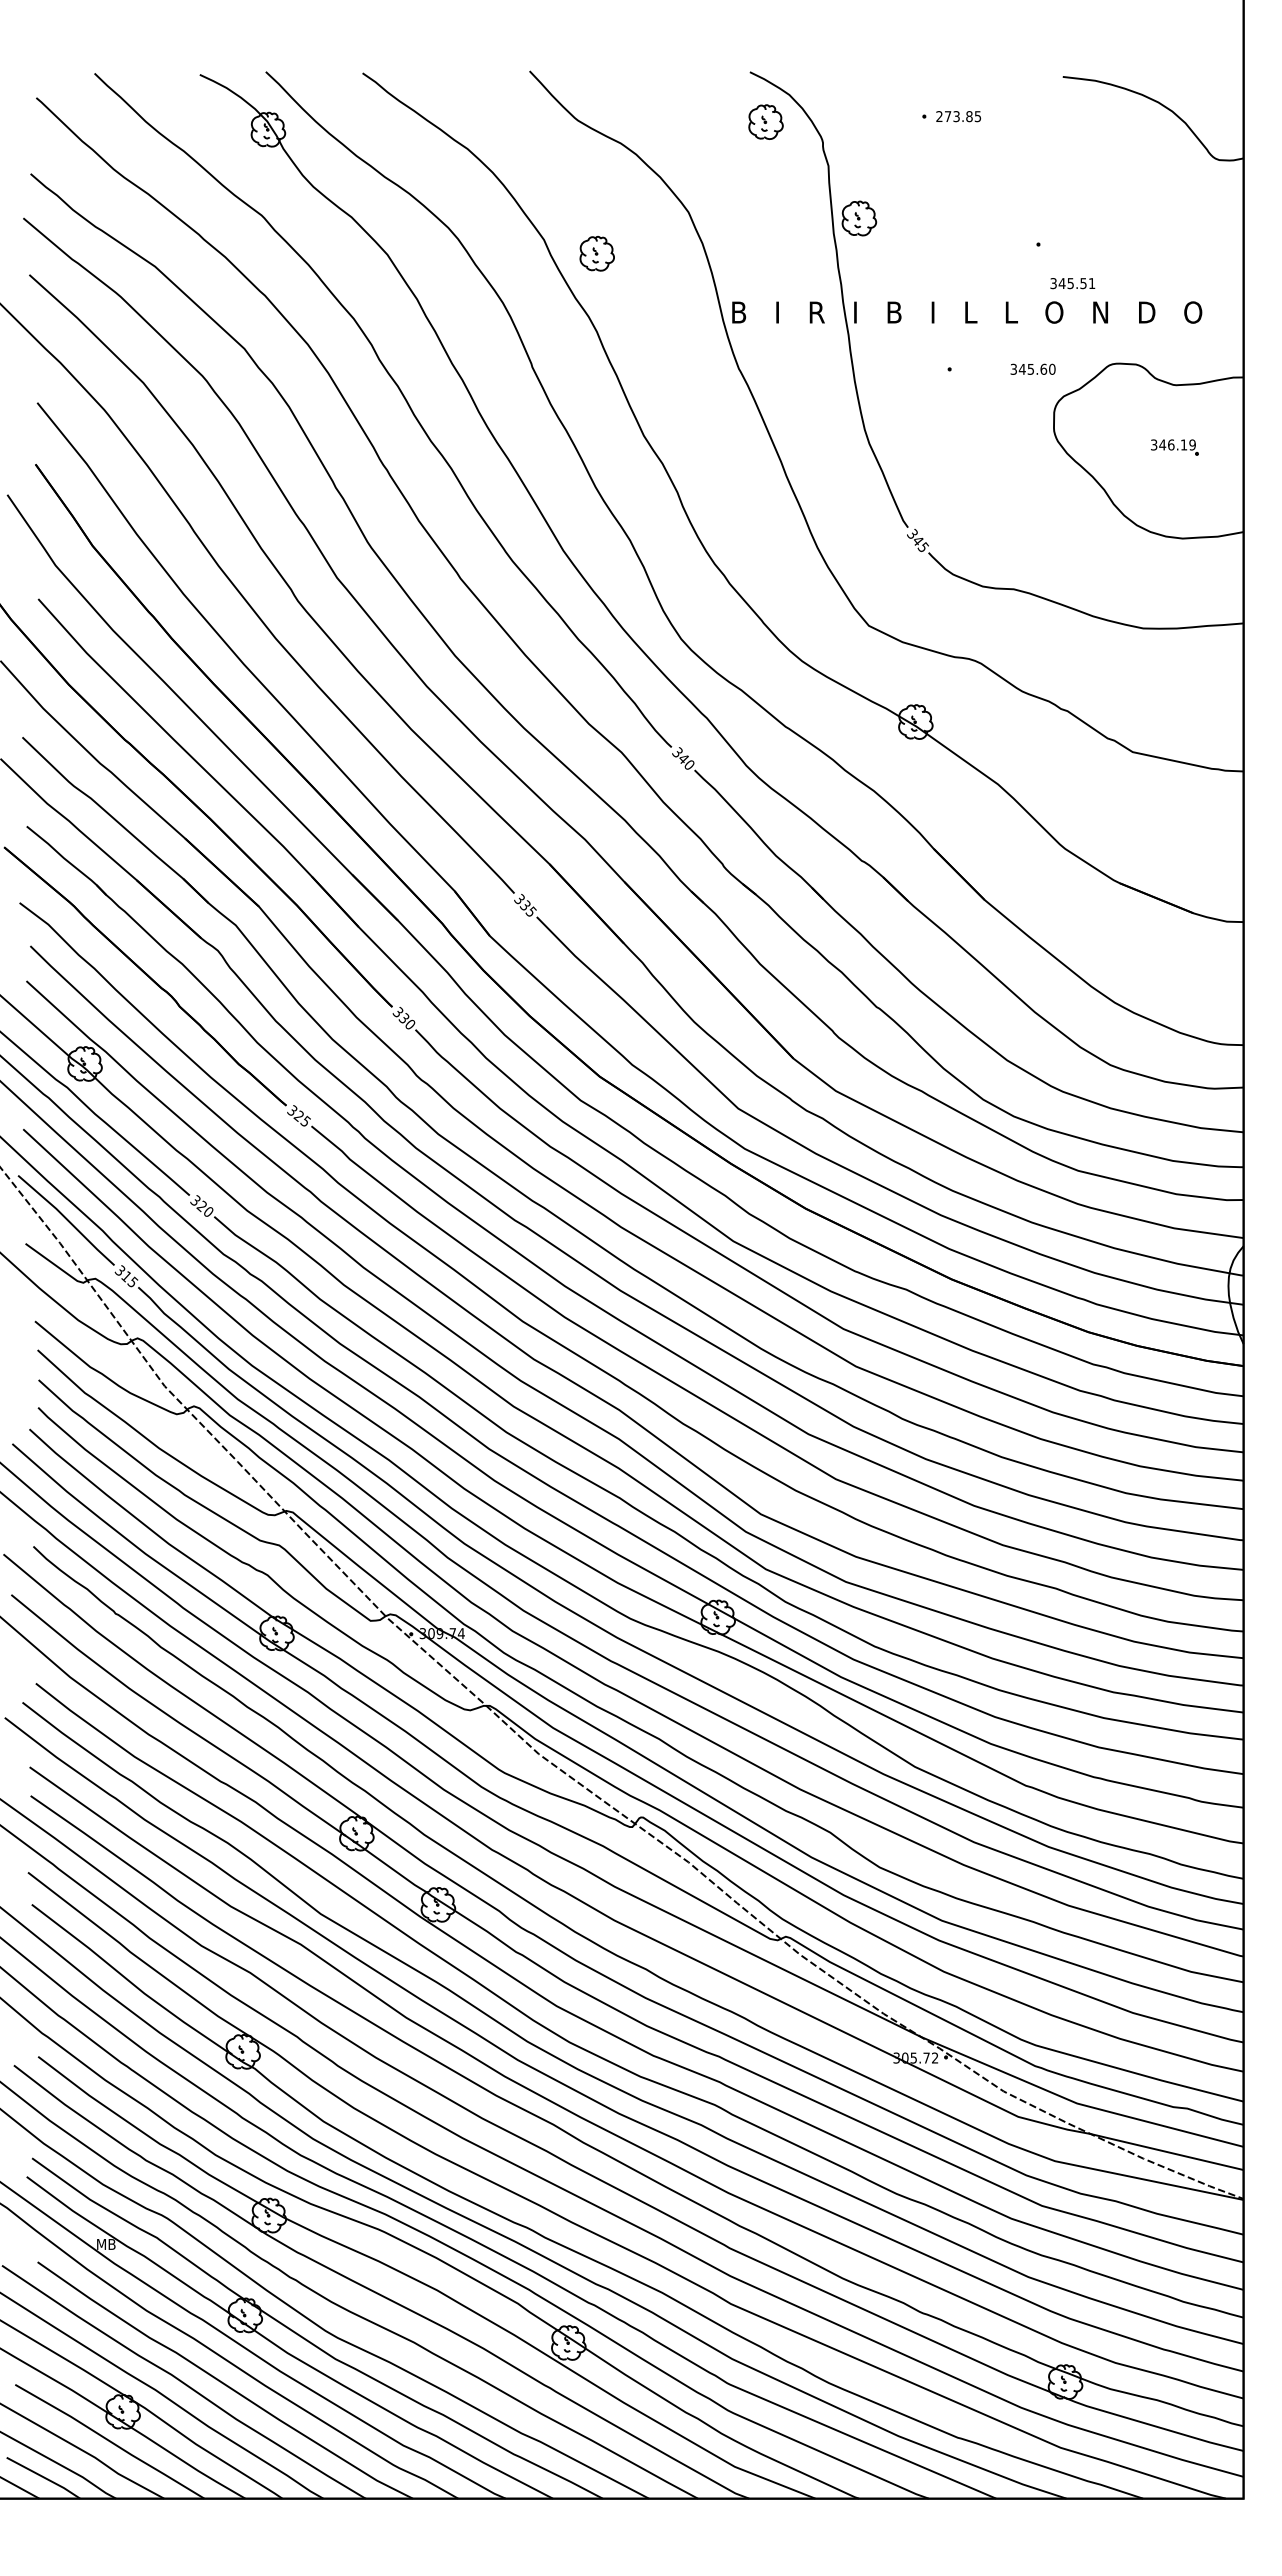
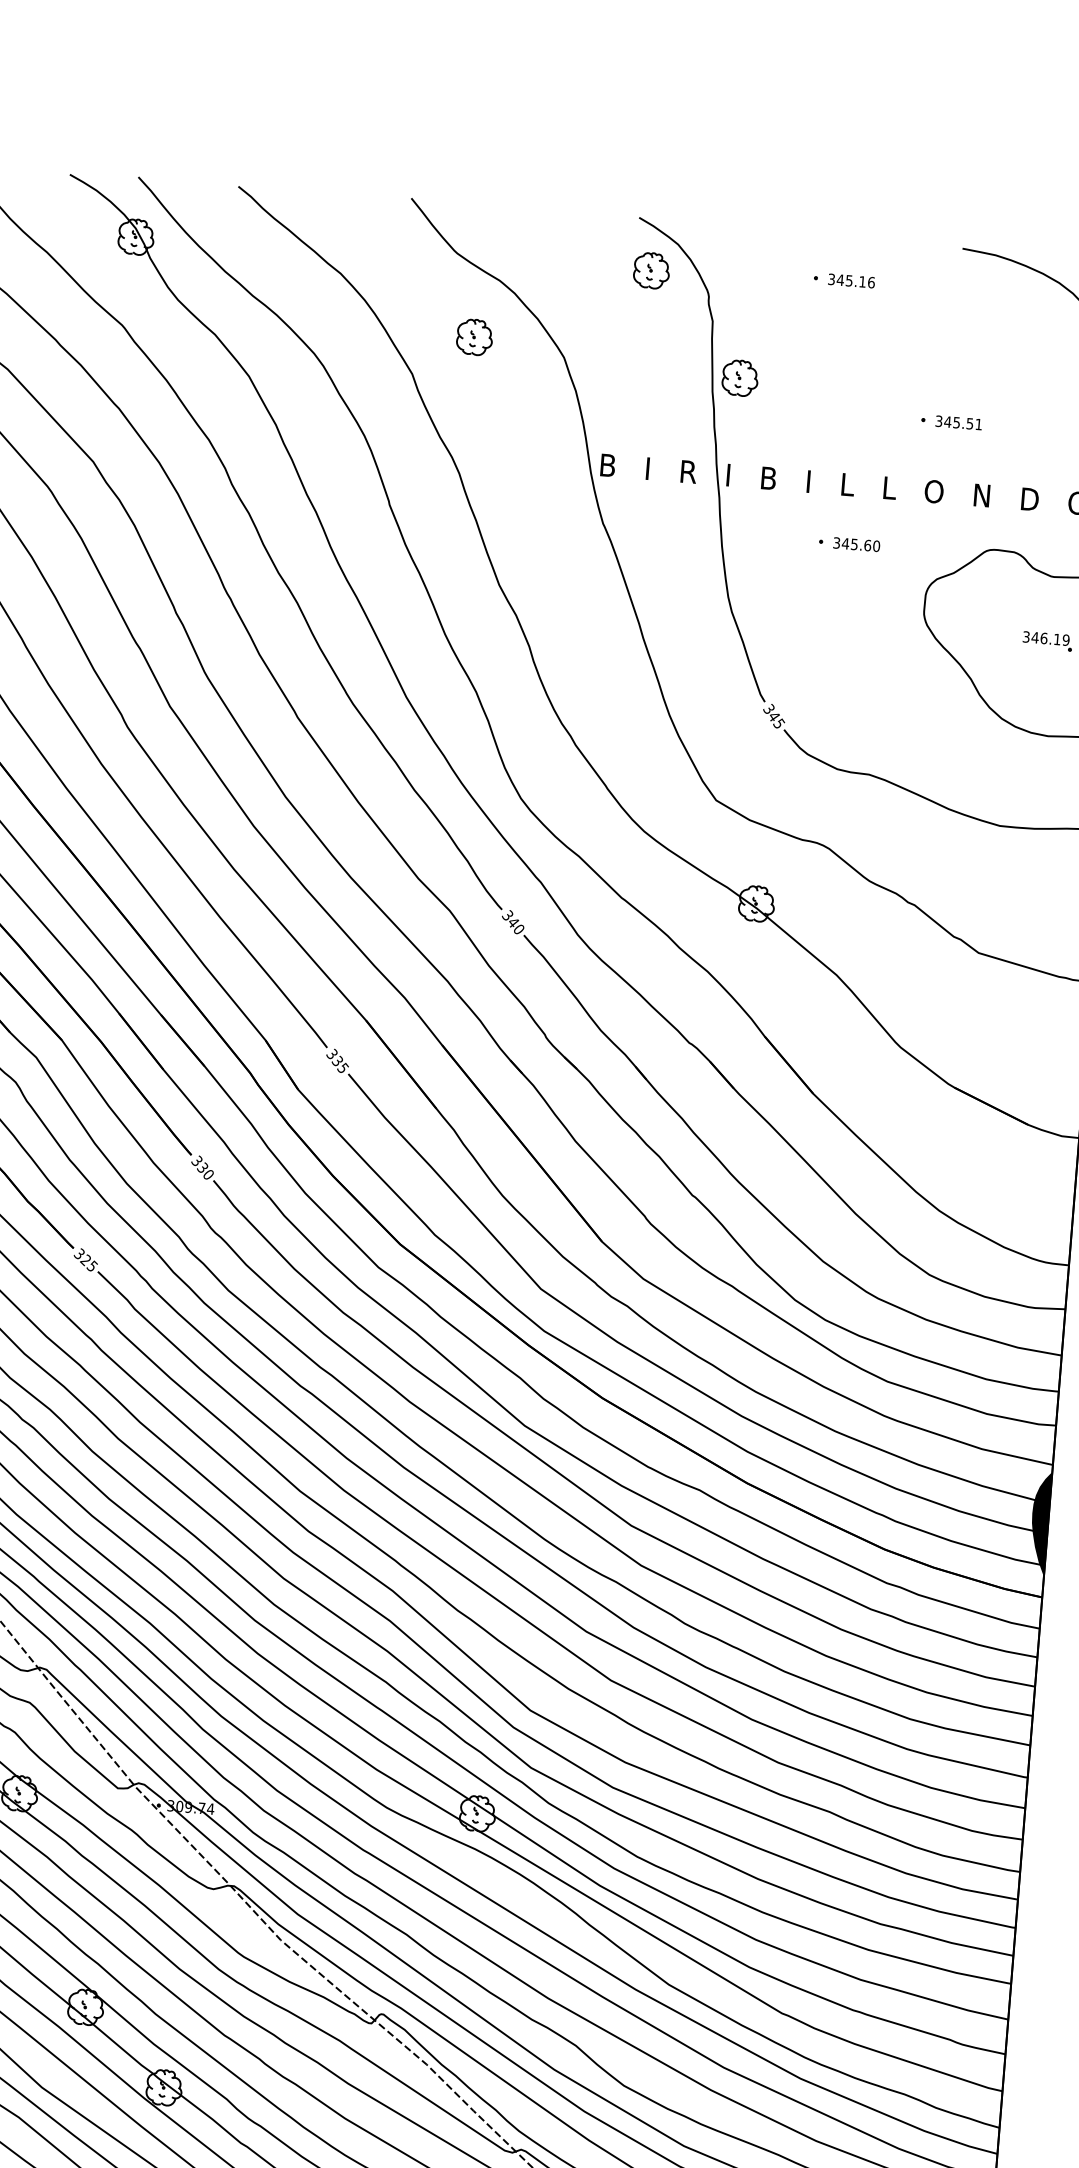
text: (958, 116) -> (851, 280), 273.85 -> 345.16
part: (596, 253) -> (474, 336), moved
text: (1072, 283) -> (958, 422), moved
text: (1032, 368) -> (856, 543), moved
fill: (1235, 1294) -> (1039, 1522), added

